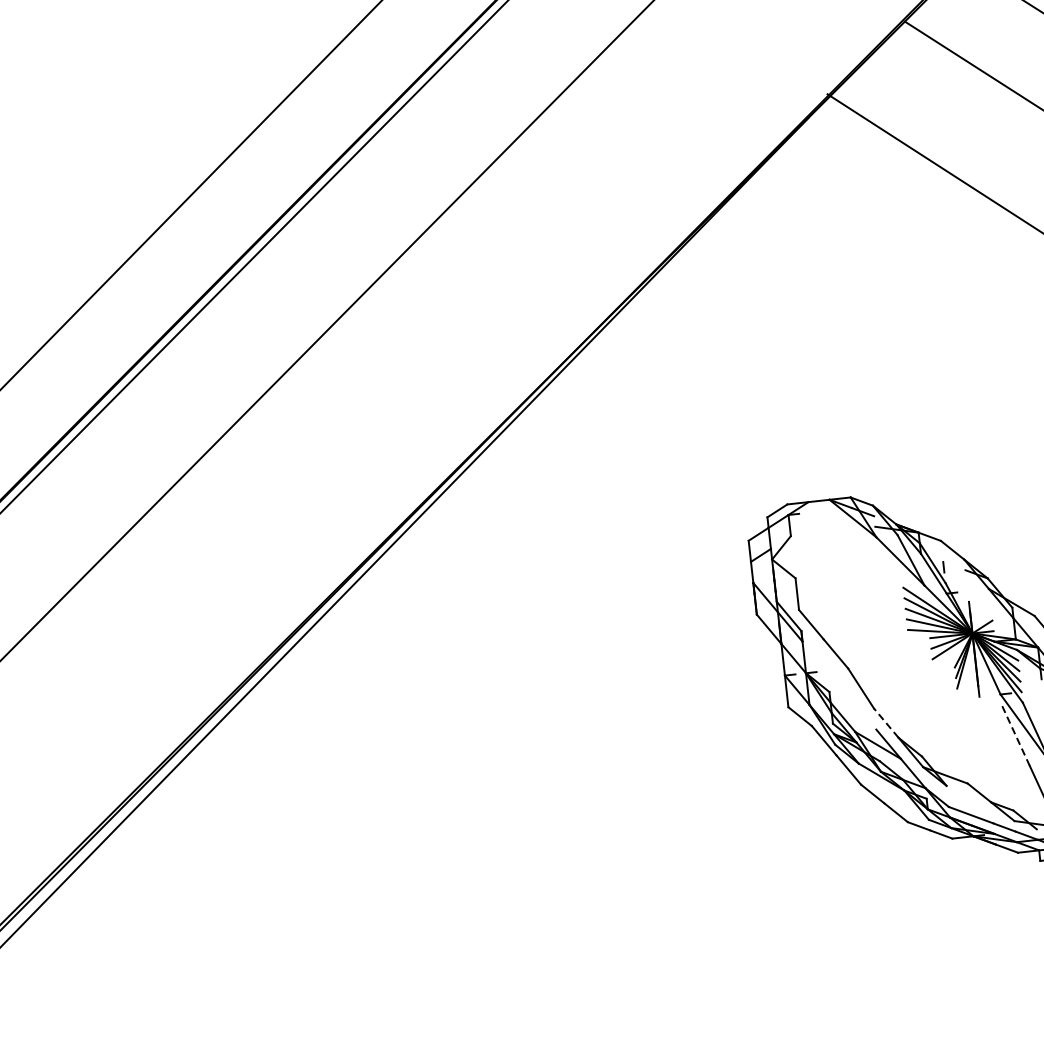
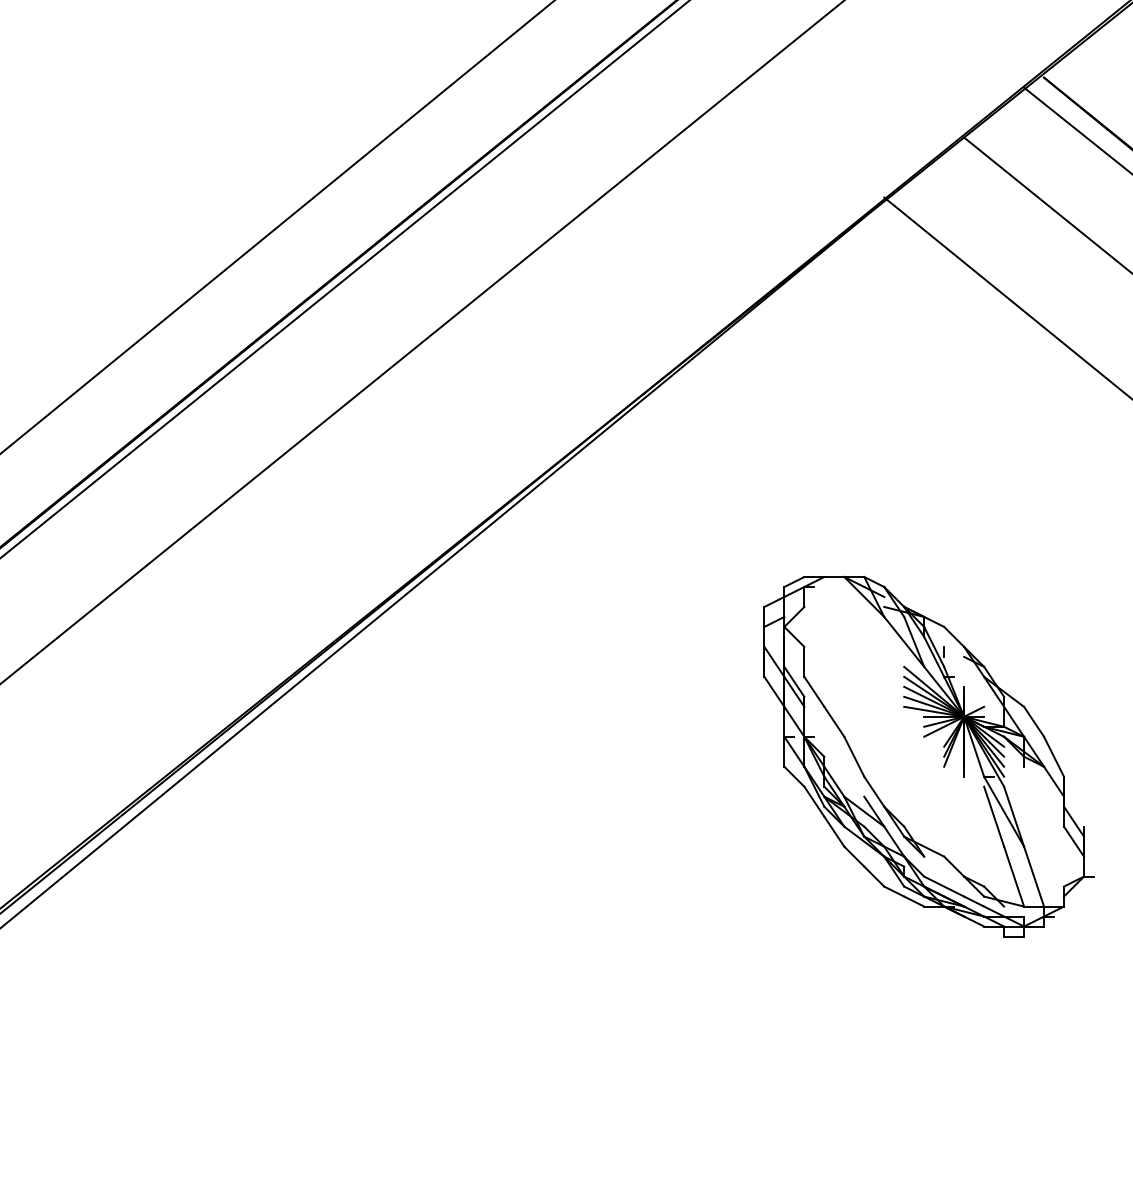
line: (885, 722) -> (873, 791), dashed -> solid
line: (1016, 735) -> (994, 816), dashed -> solid

